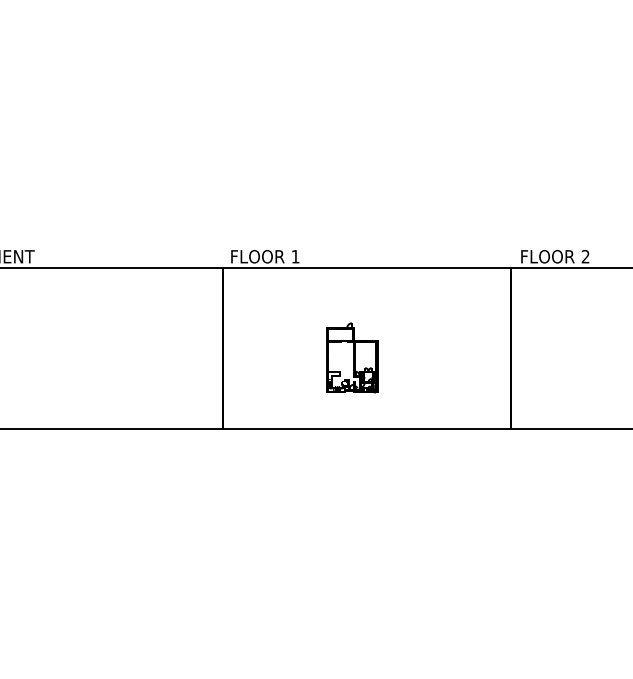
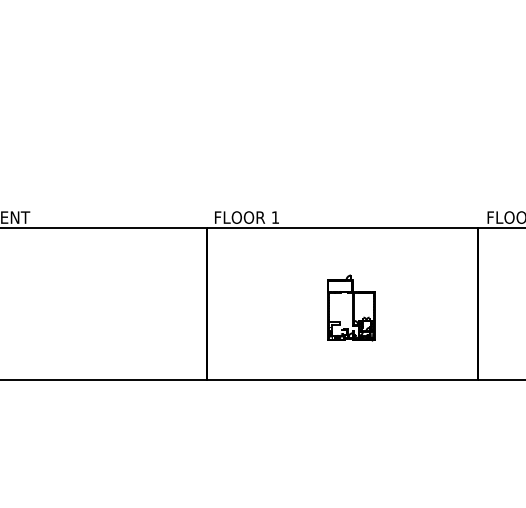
part: (352, 357) -> (351, 307), moved

